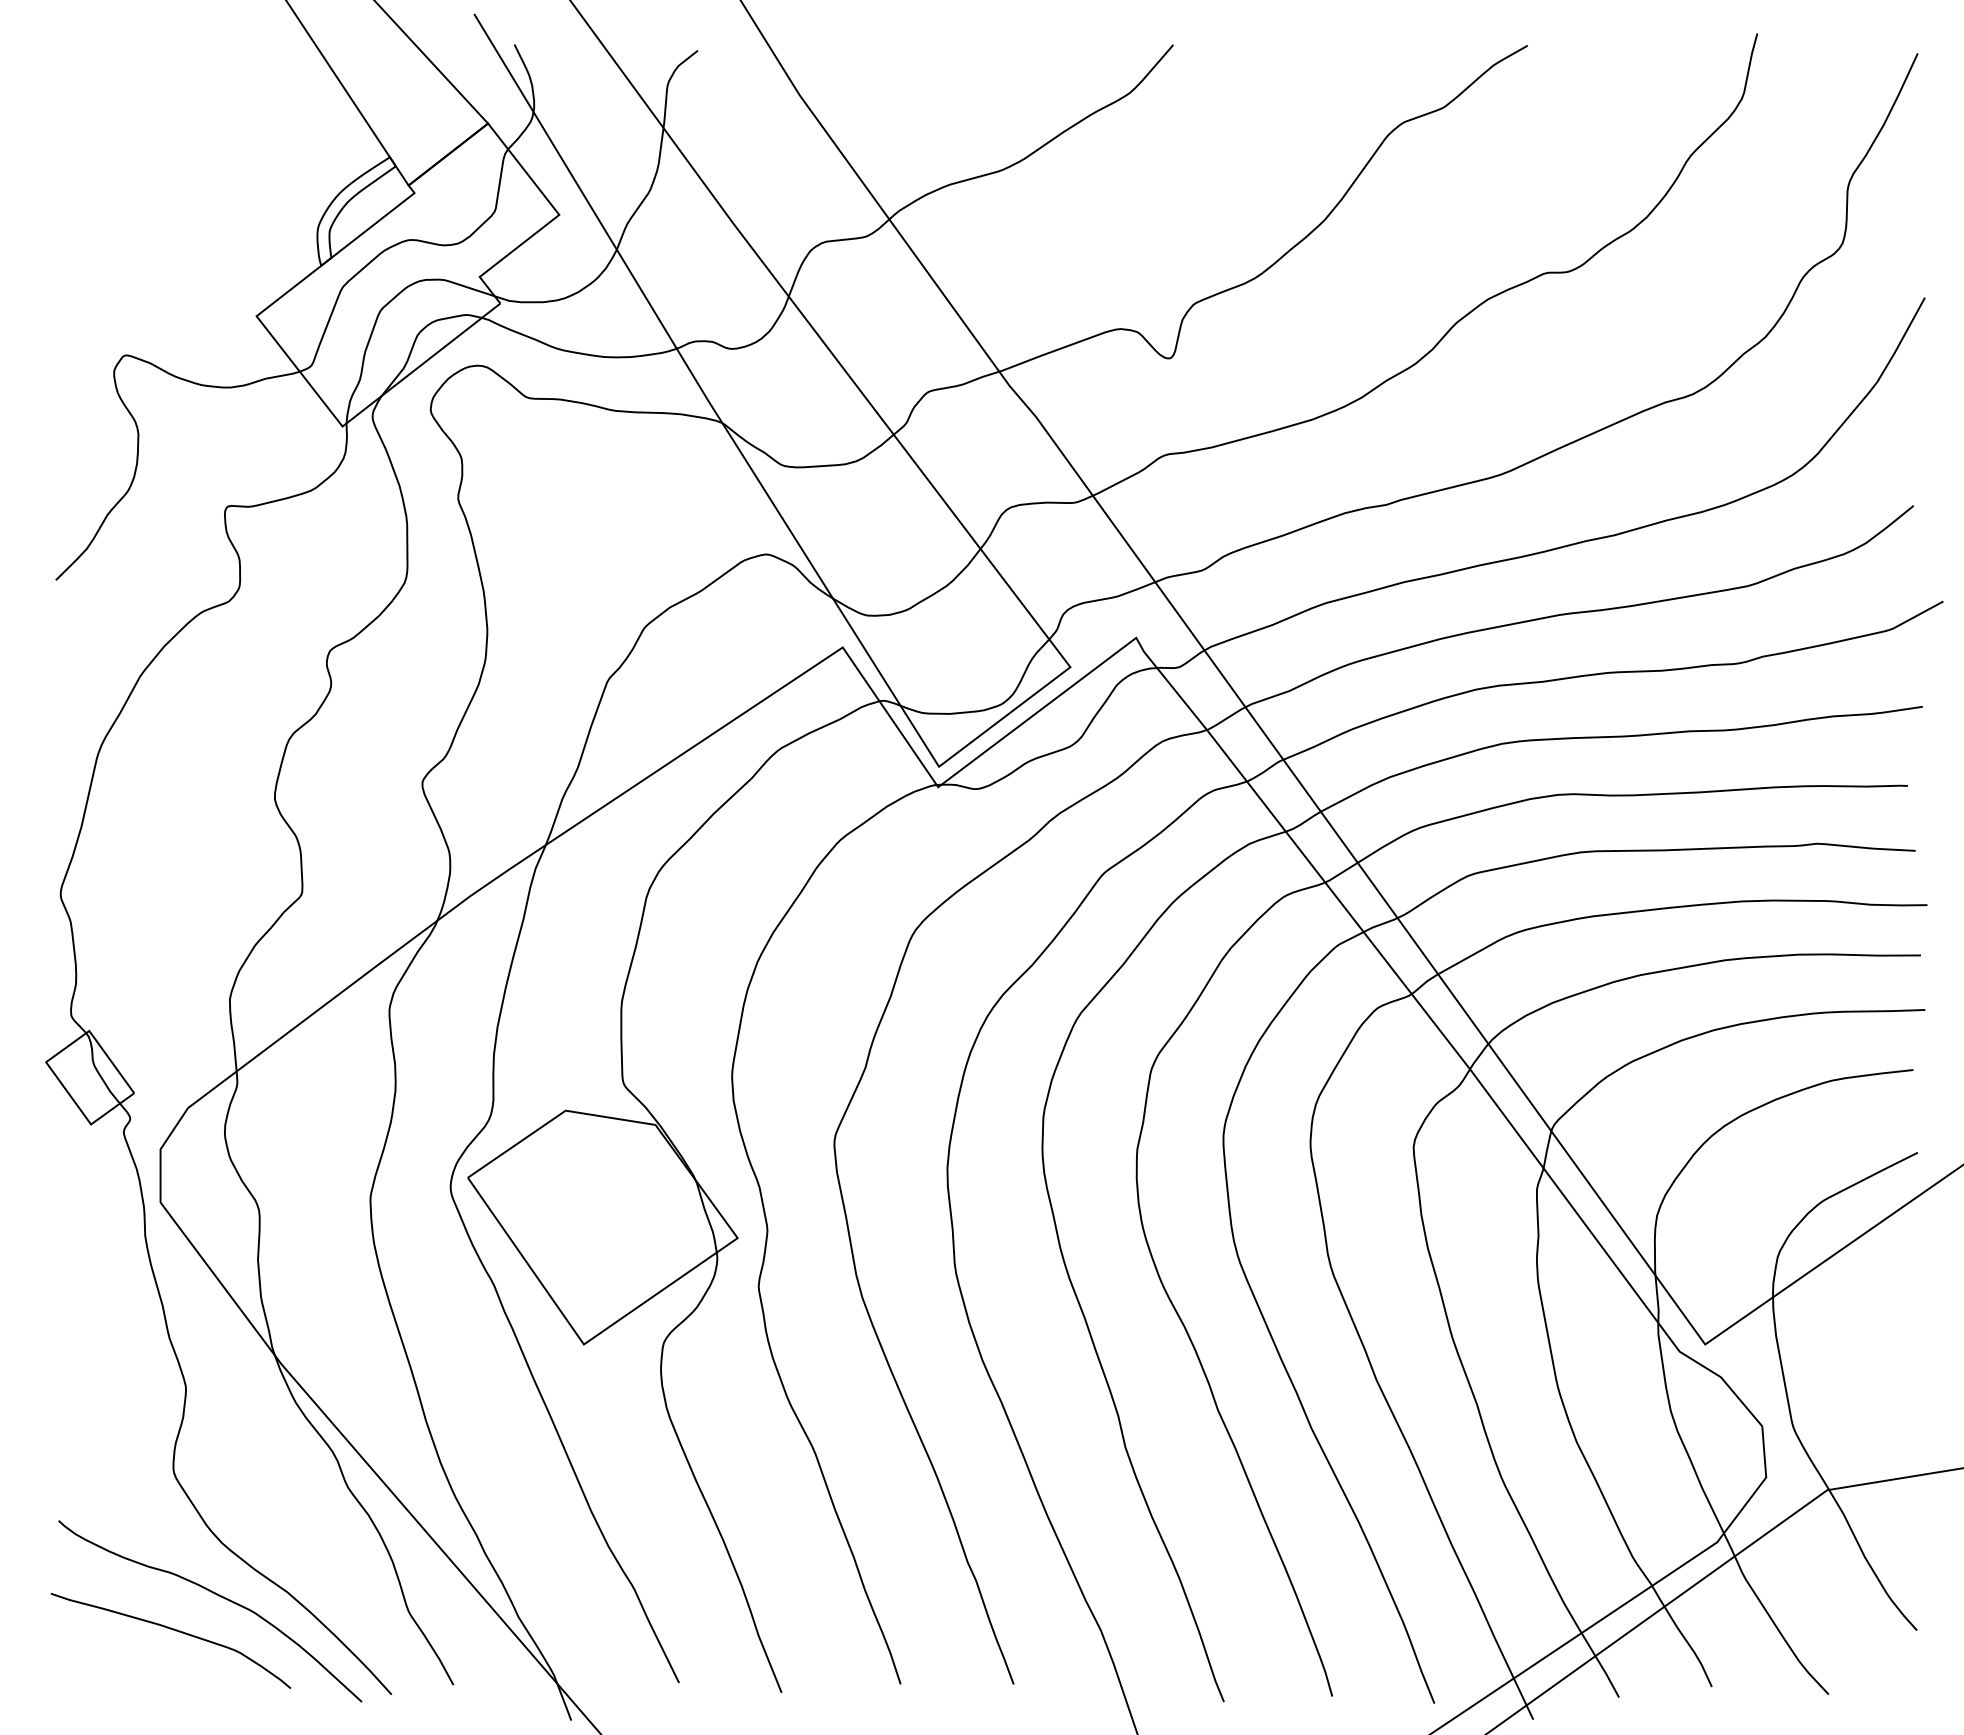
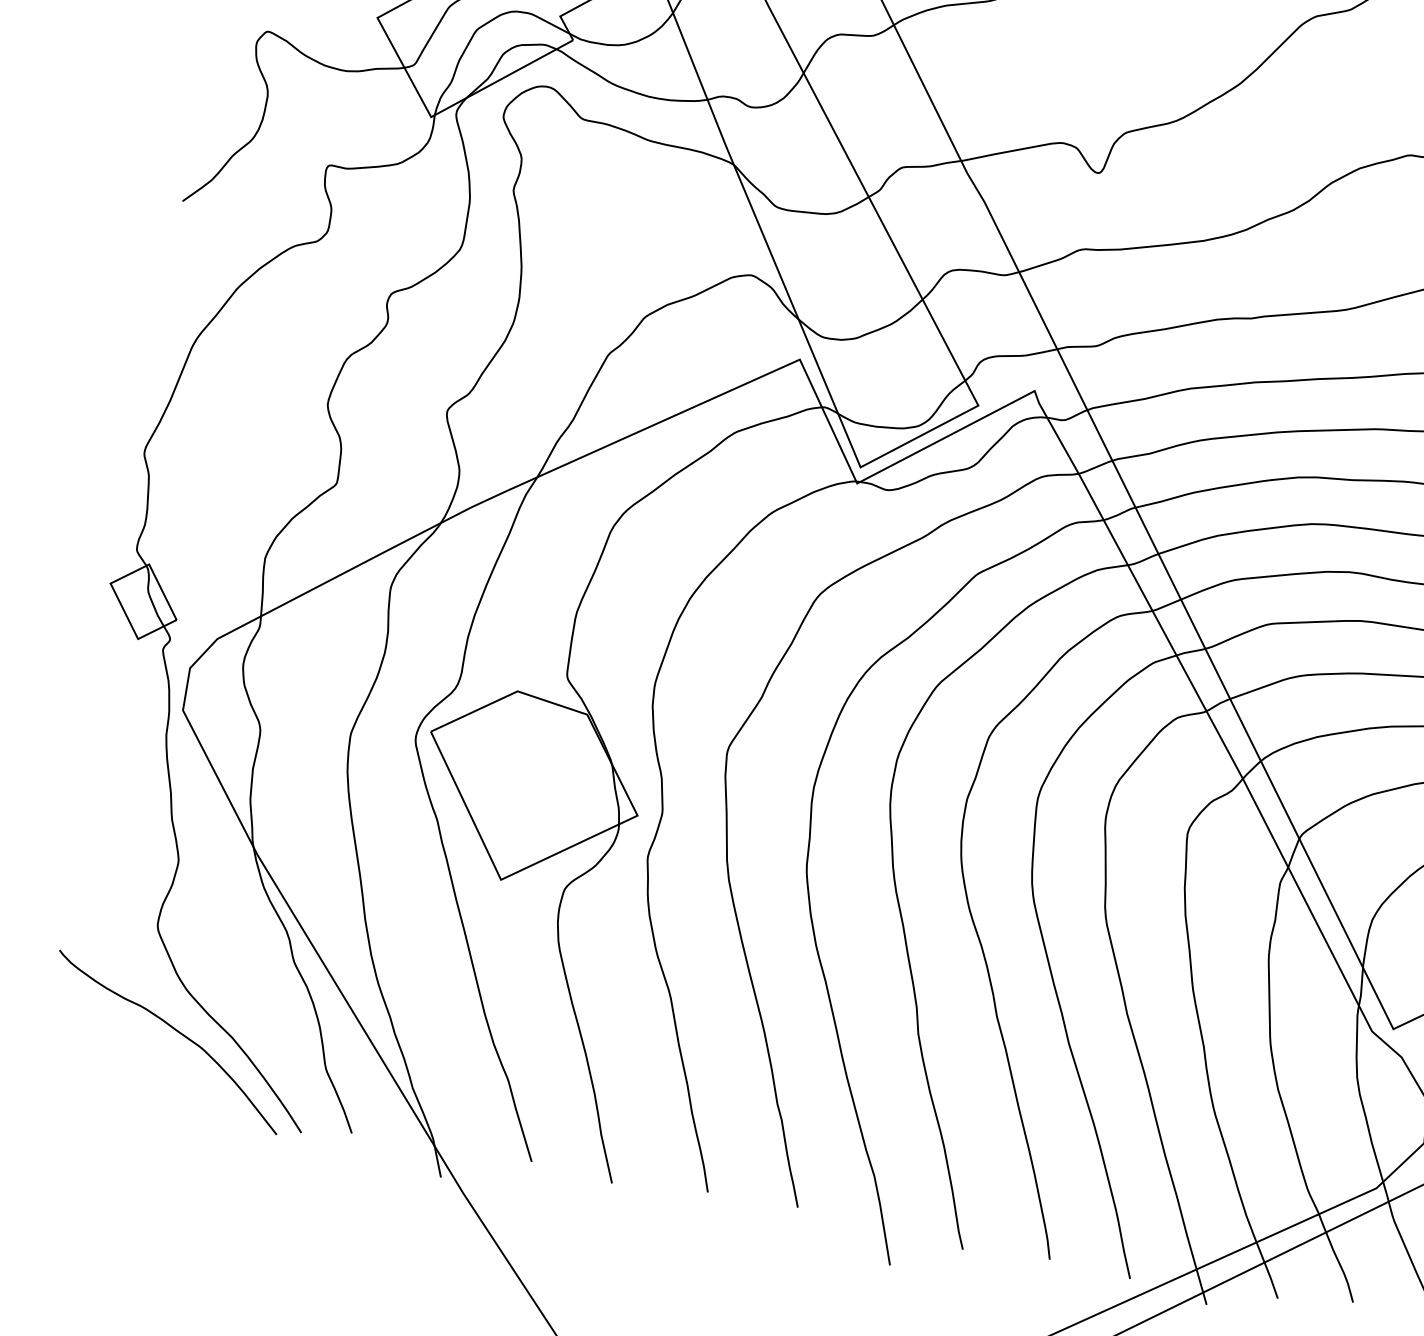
curve: (172, 1630) -> (135, 1052), removed

